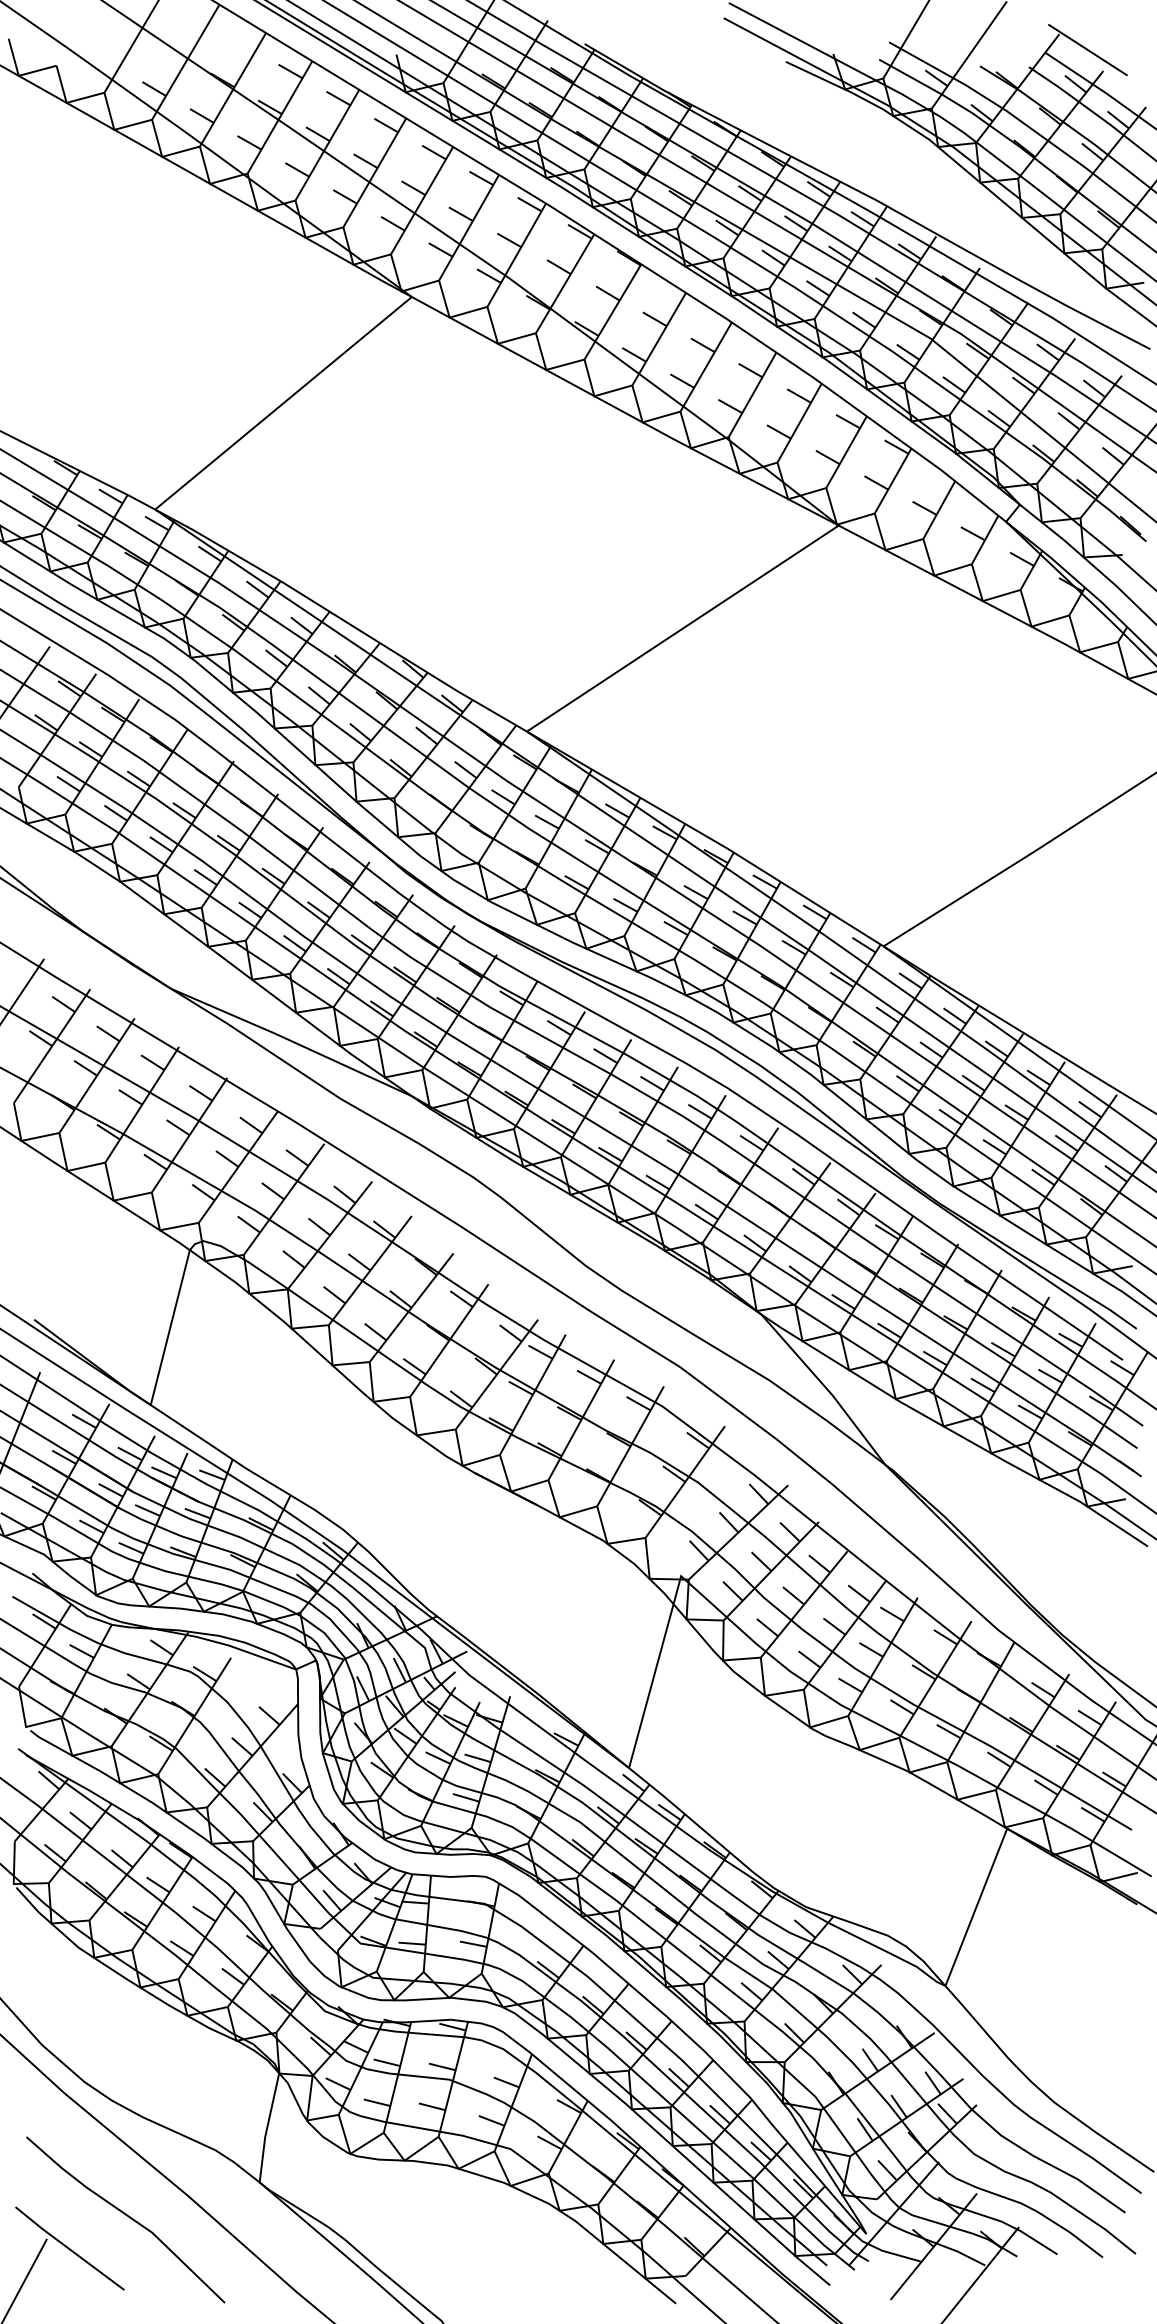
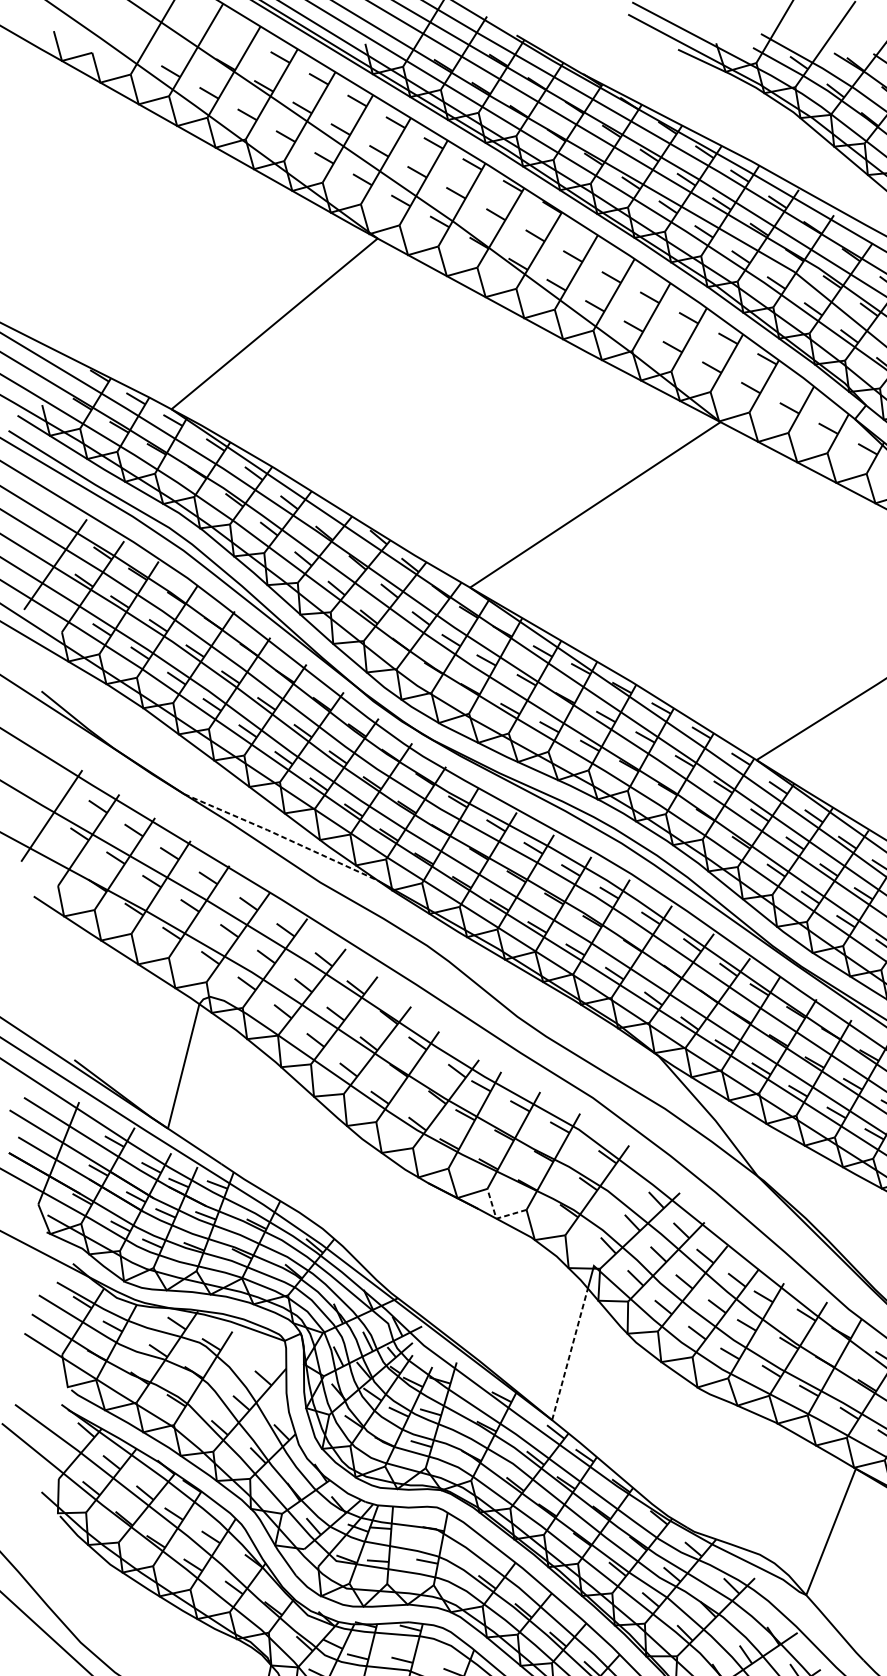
line: (291, 1041) -> (281, 836), solid -> dashed
line: (559, 1517) -> (496, 1218), solid -> dashed
line: (651, 1686) -> (570, 1354), solid -> dashed

